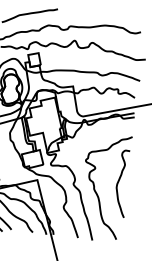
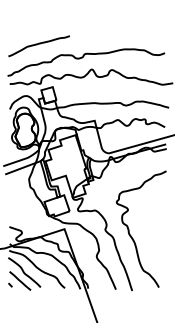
curve: (119, 181) -> (156, 222), removed

